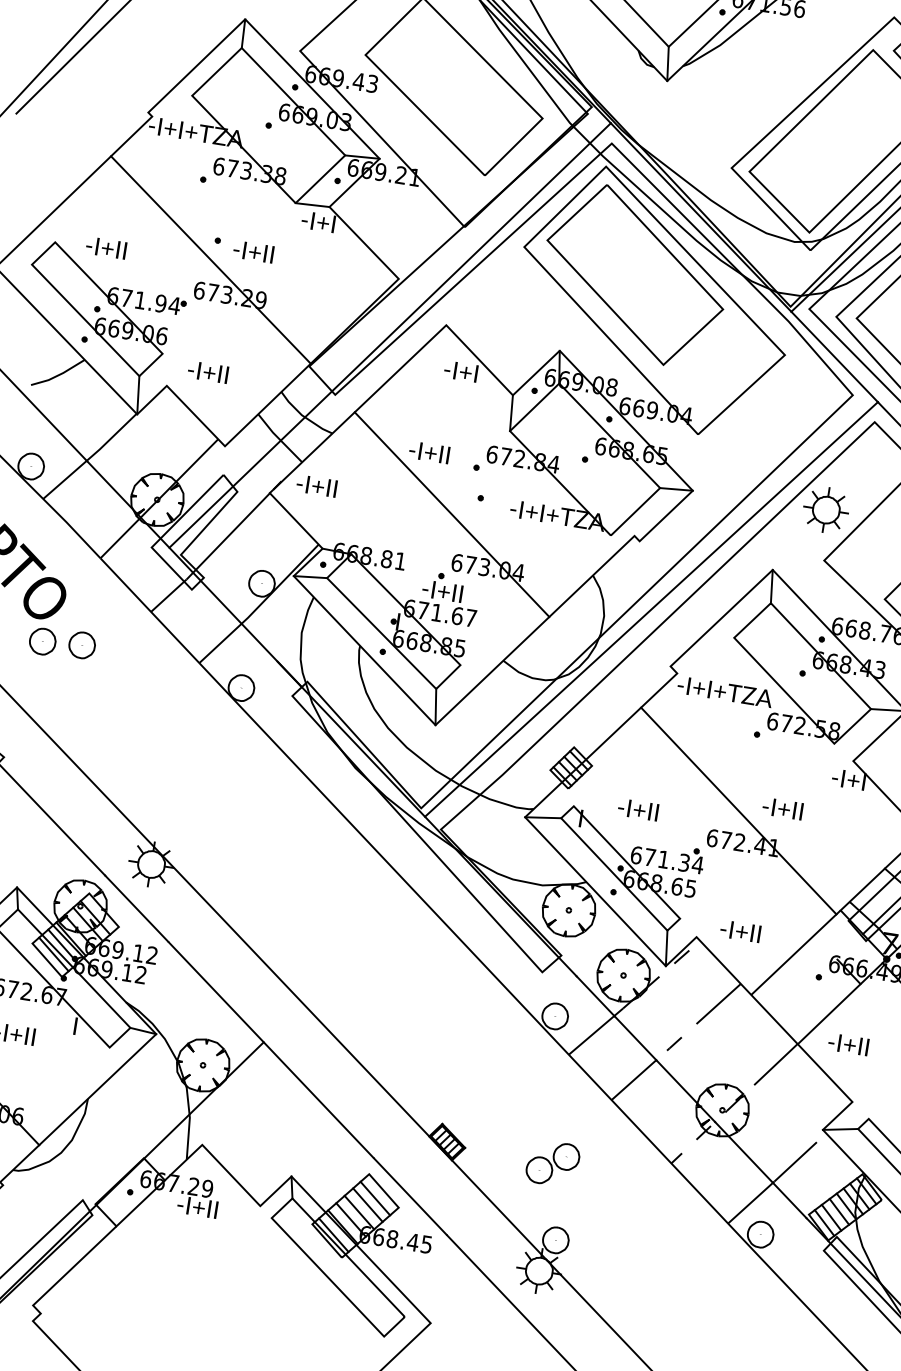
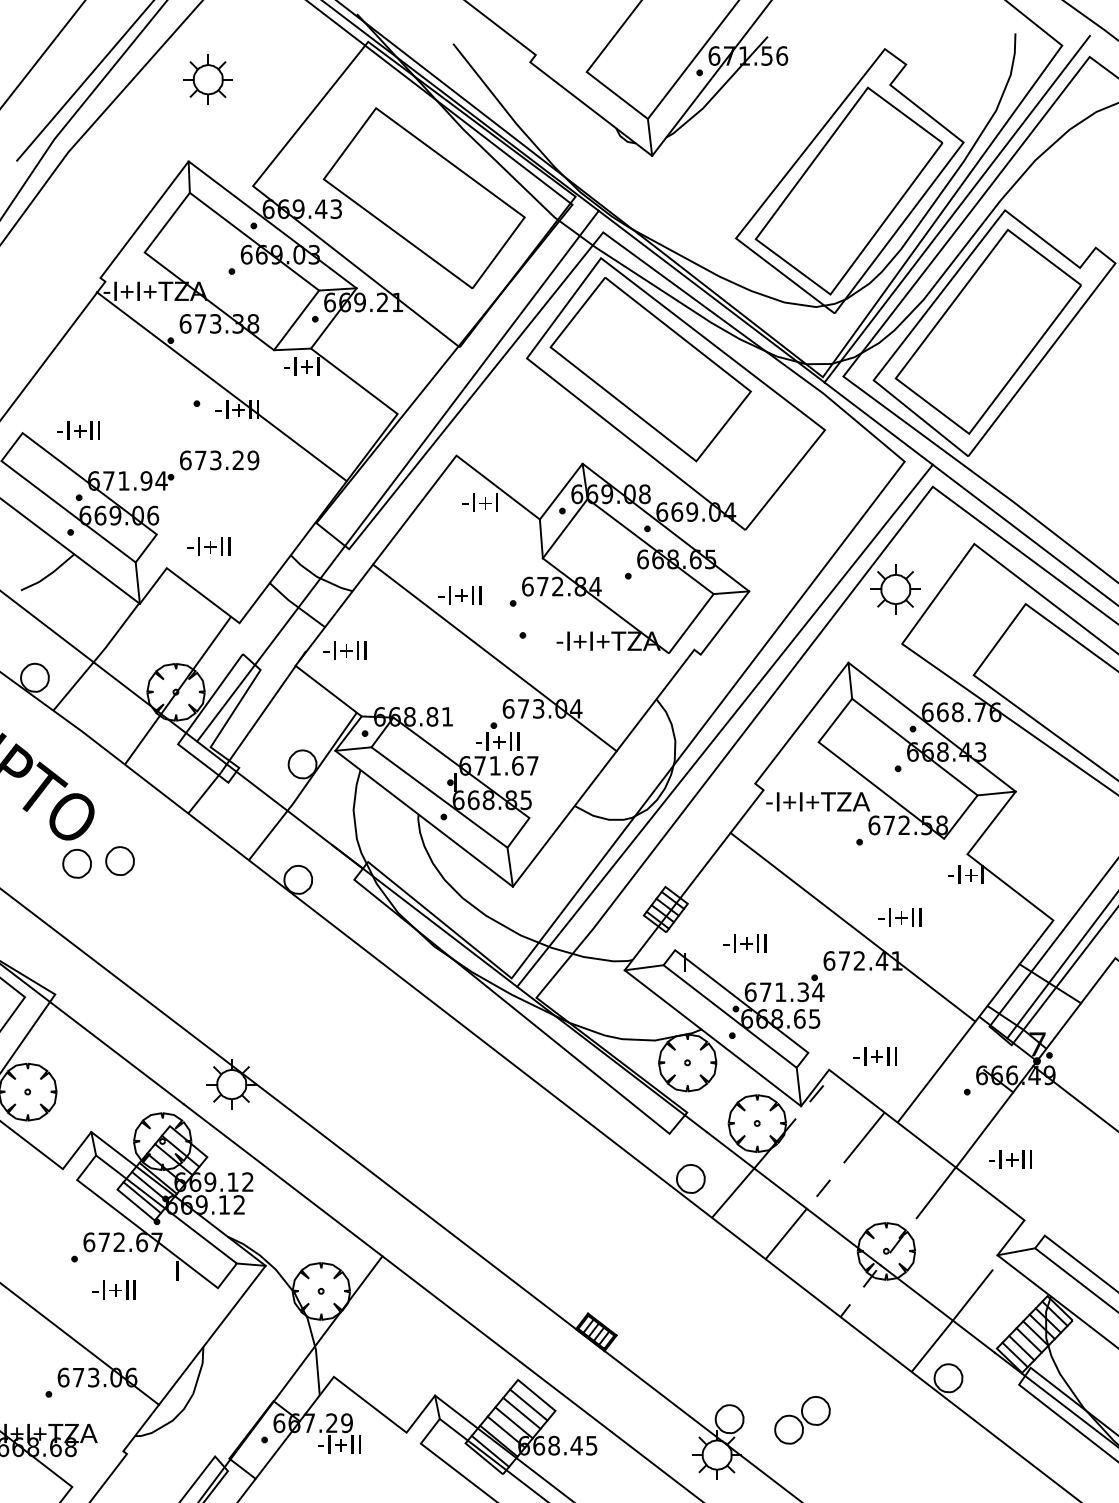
line: (210, 259) -> (221, 386), moved
part: (552, 1163) -> (802, 1420), moved

